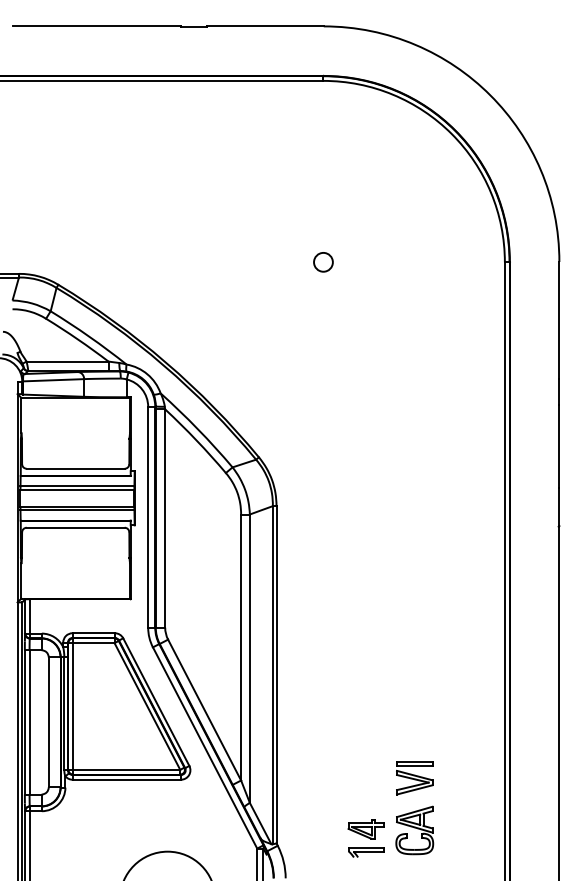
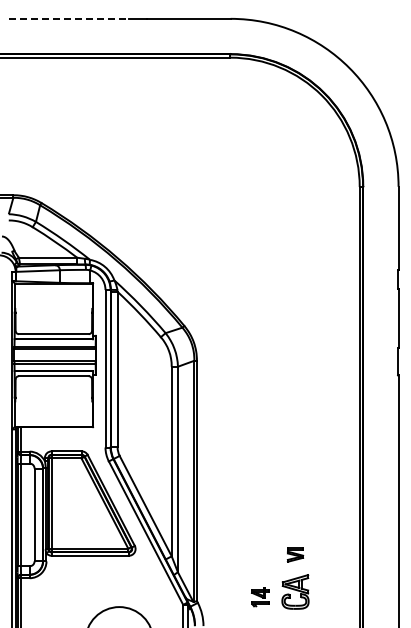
line: (96, 25) -> (68, 18), solid -> dashed
circle: (322, 261) -> (229, 186), removed
part: (414, 777) -> (295, 554), size x0.6
part: (365, 838) -> (260, 597), size x0.7

